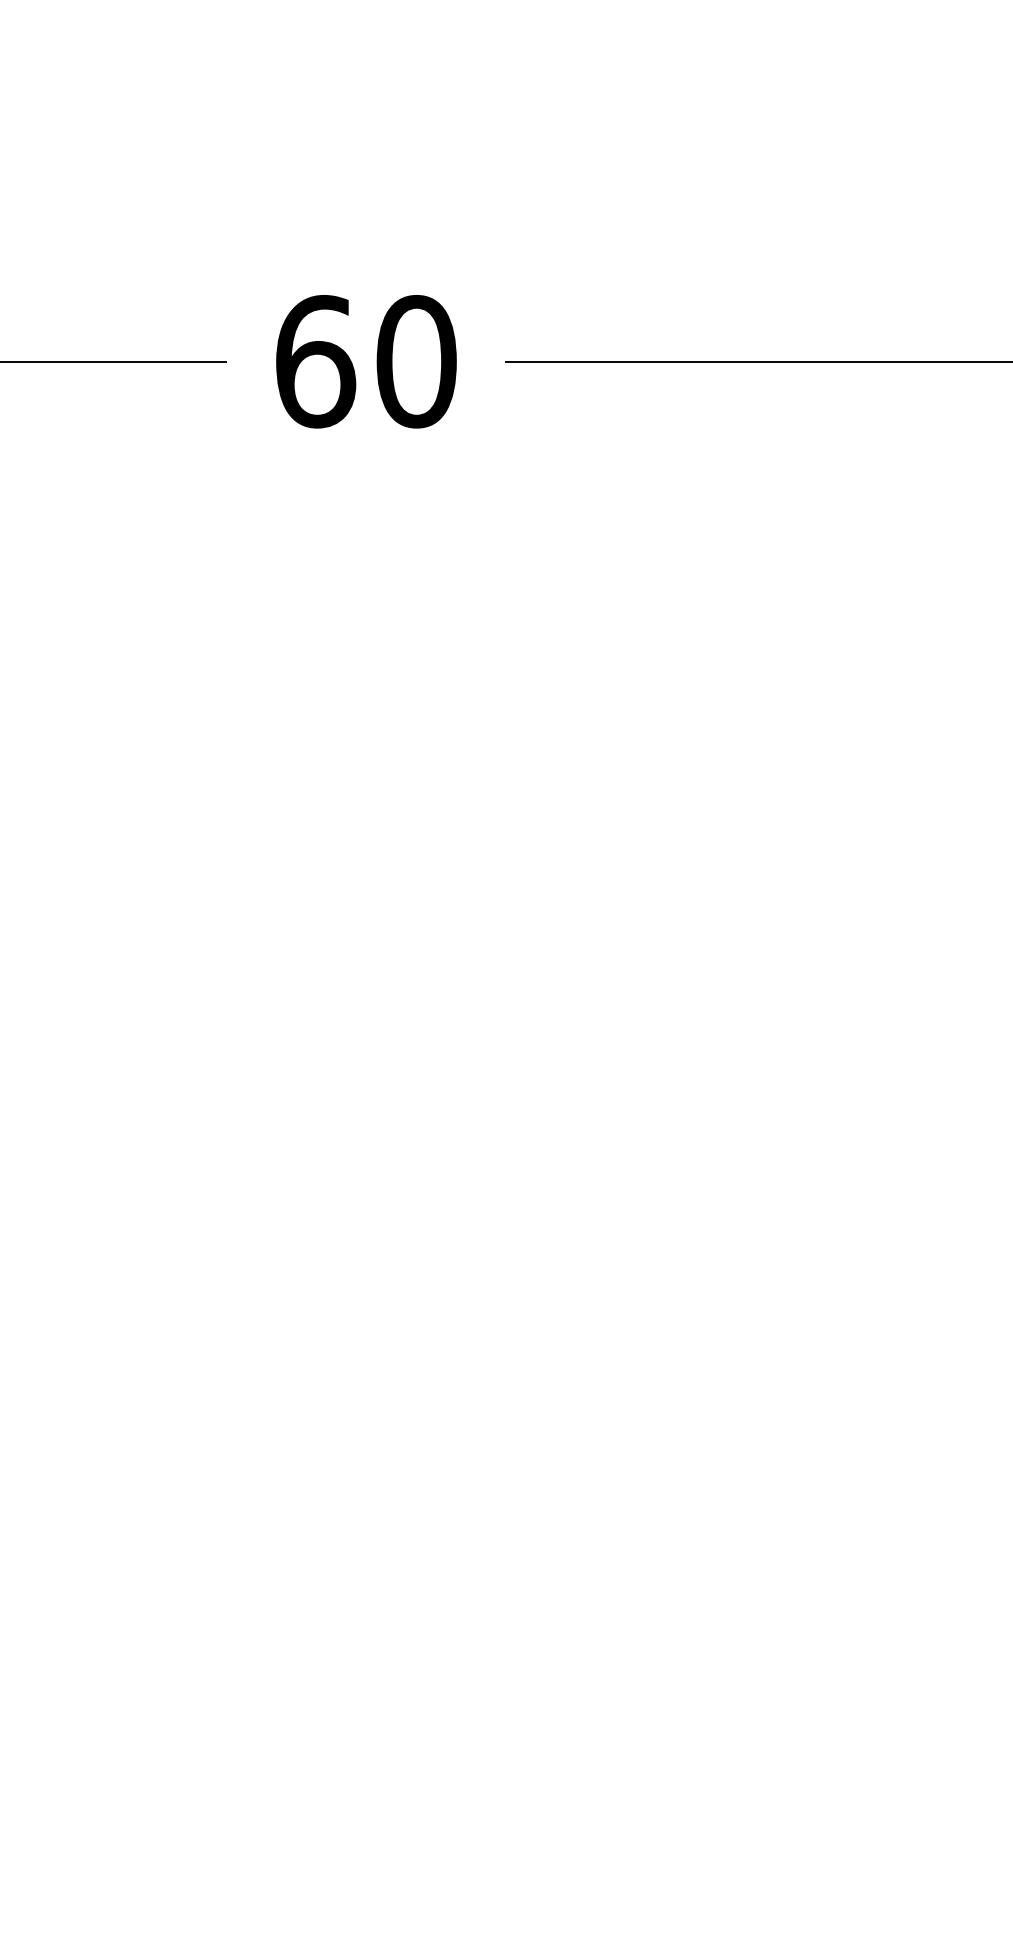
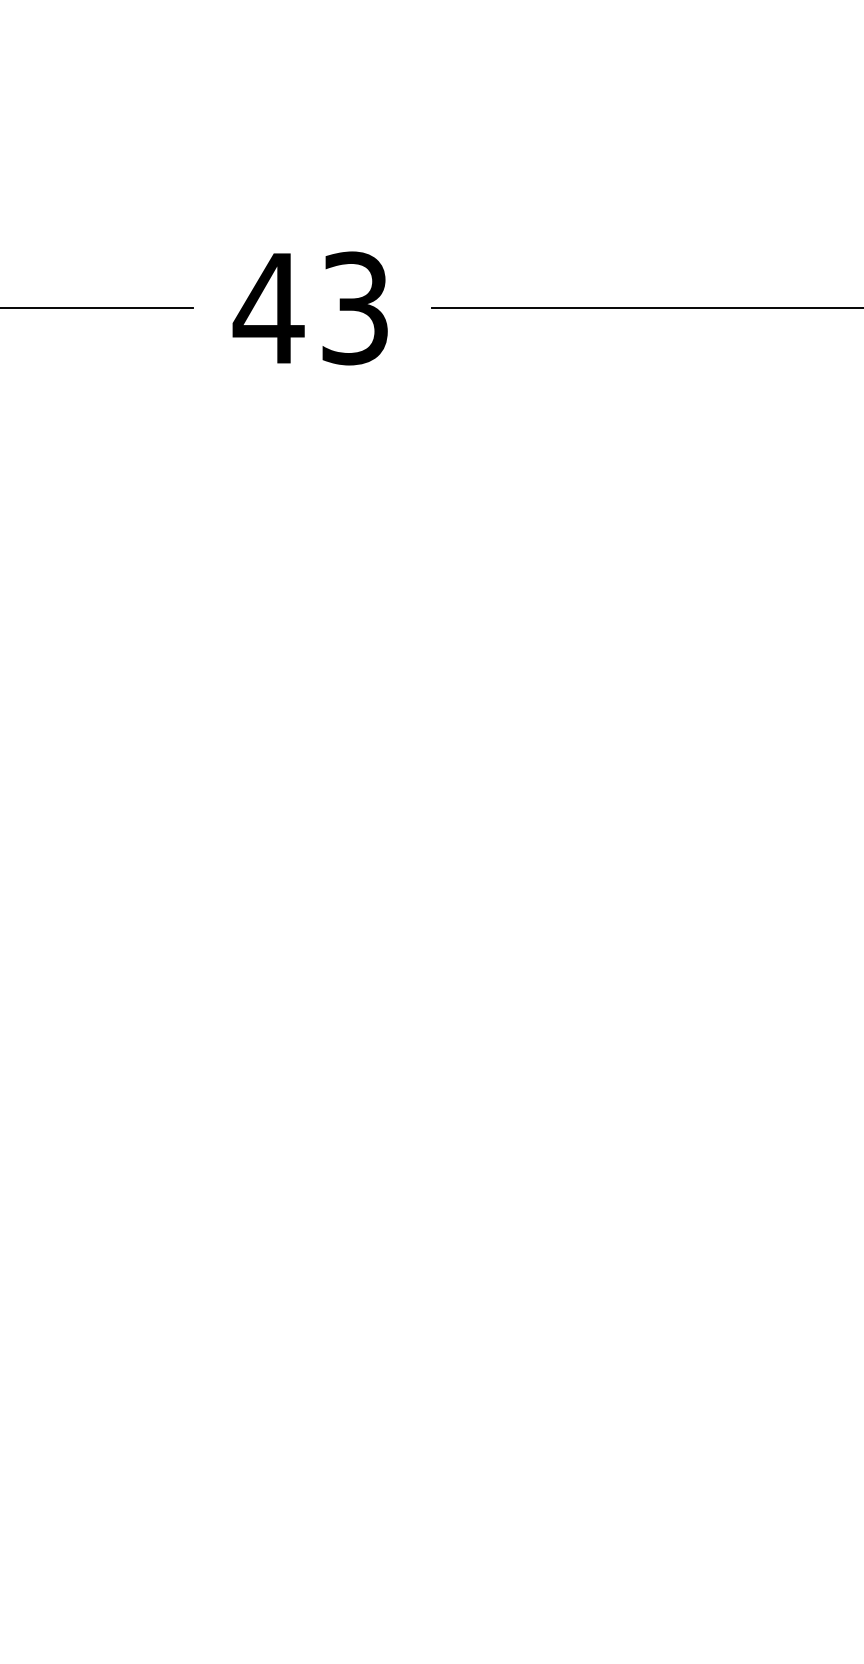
text: (364, 361) -> (310, 308), 60 -> 43

